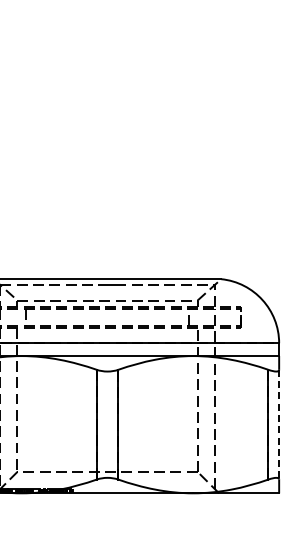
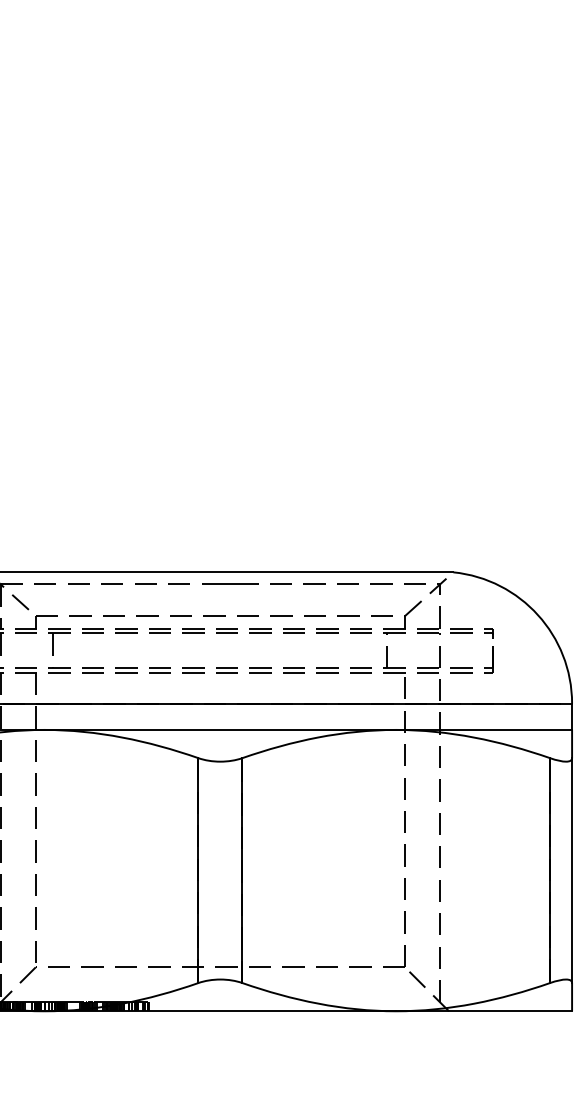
line: (279, 424) -> (572, 870), dashed -> solid

